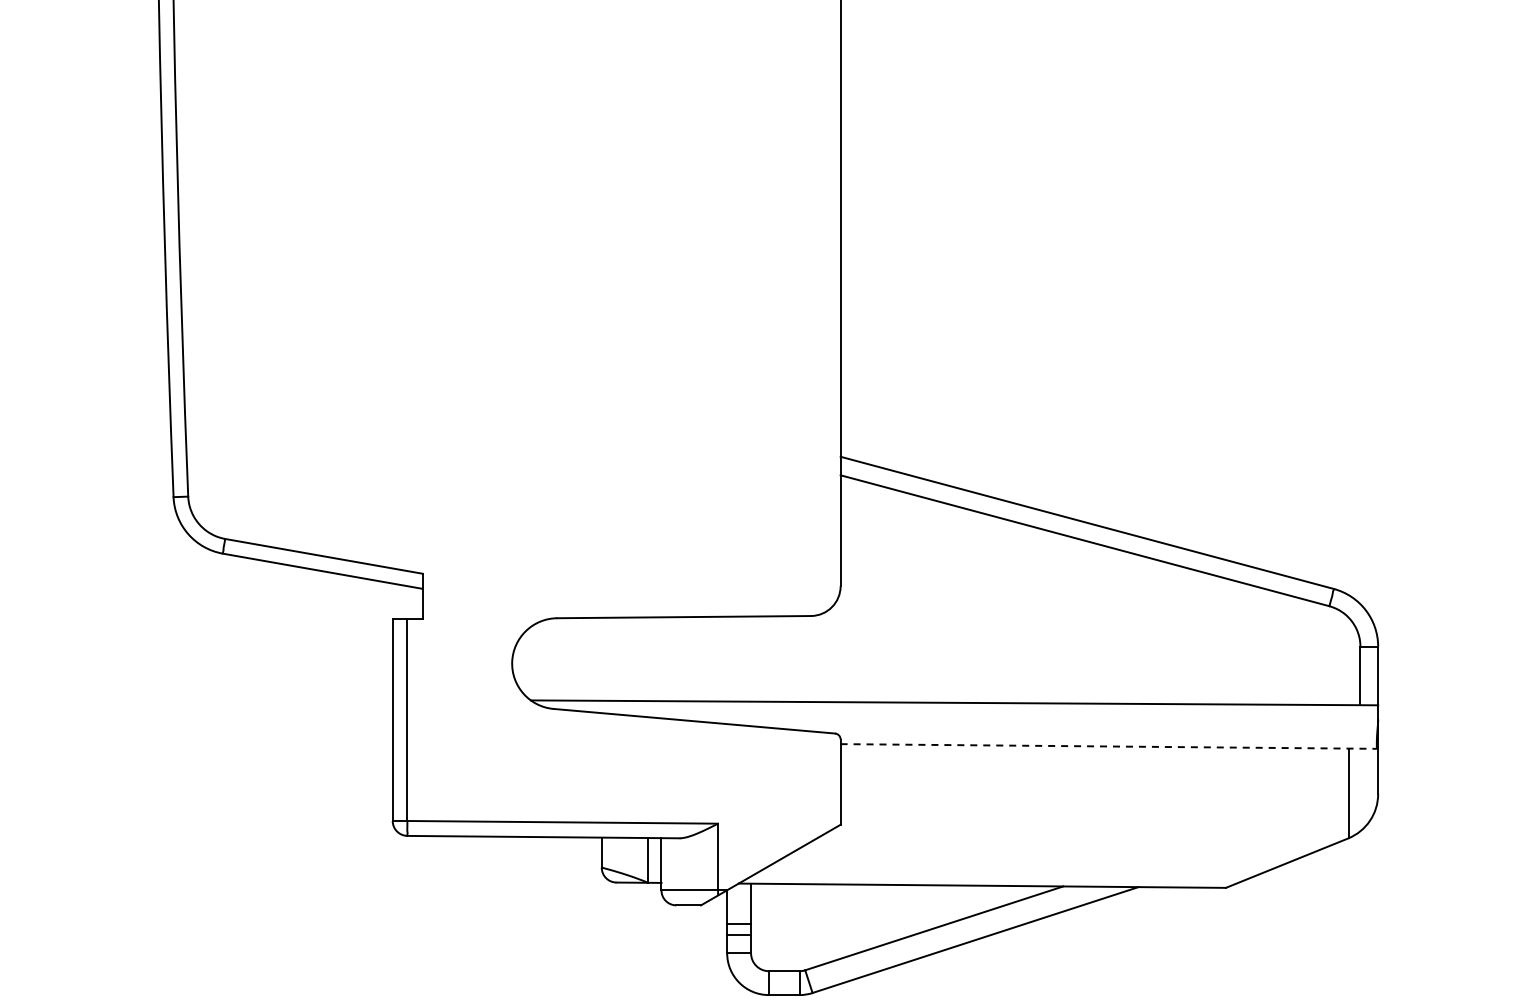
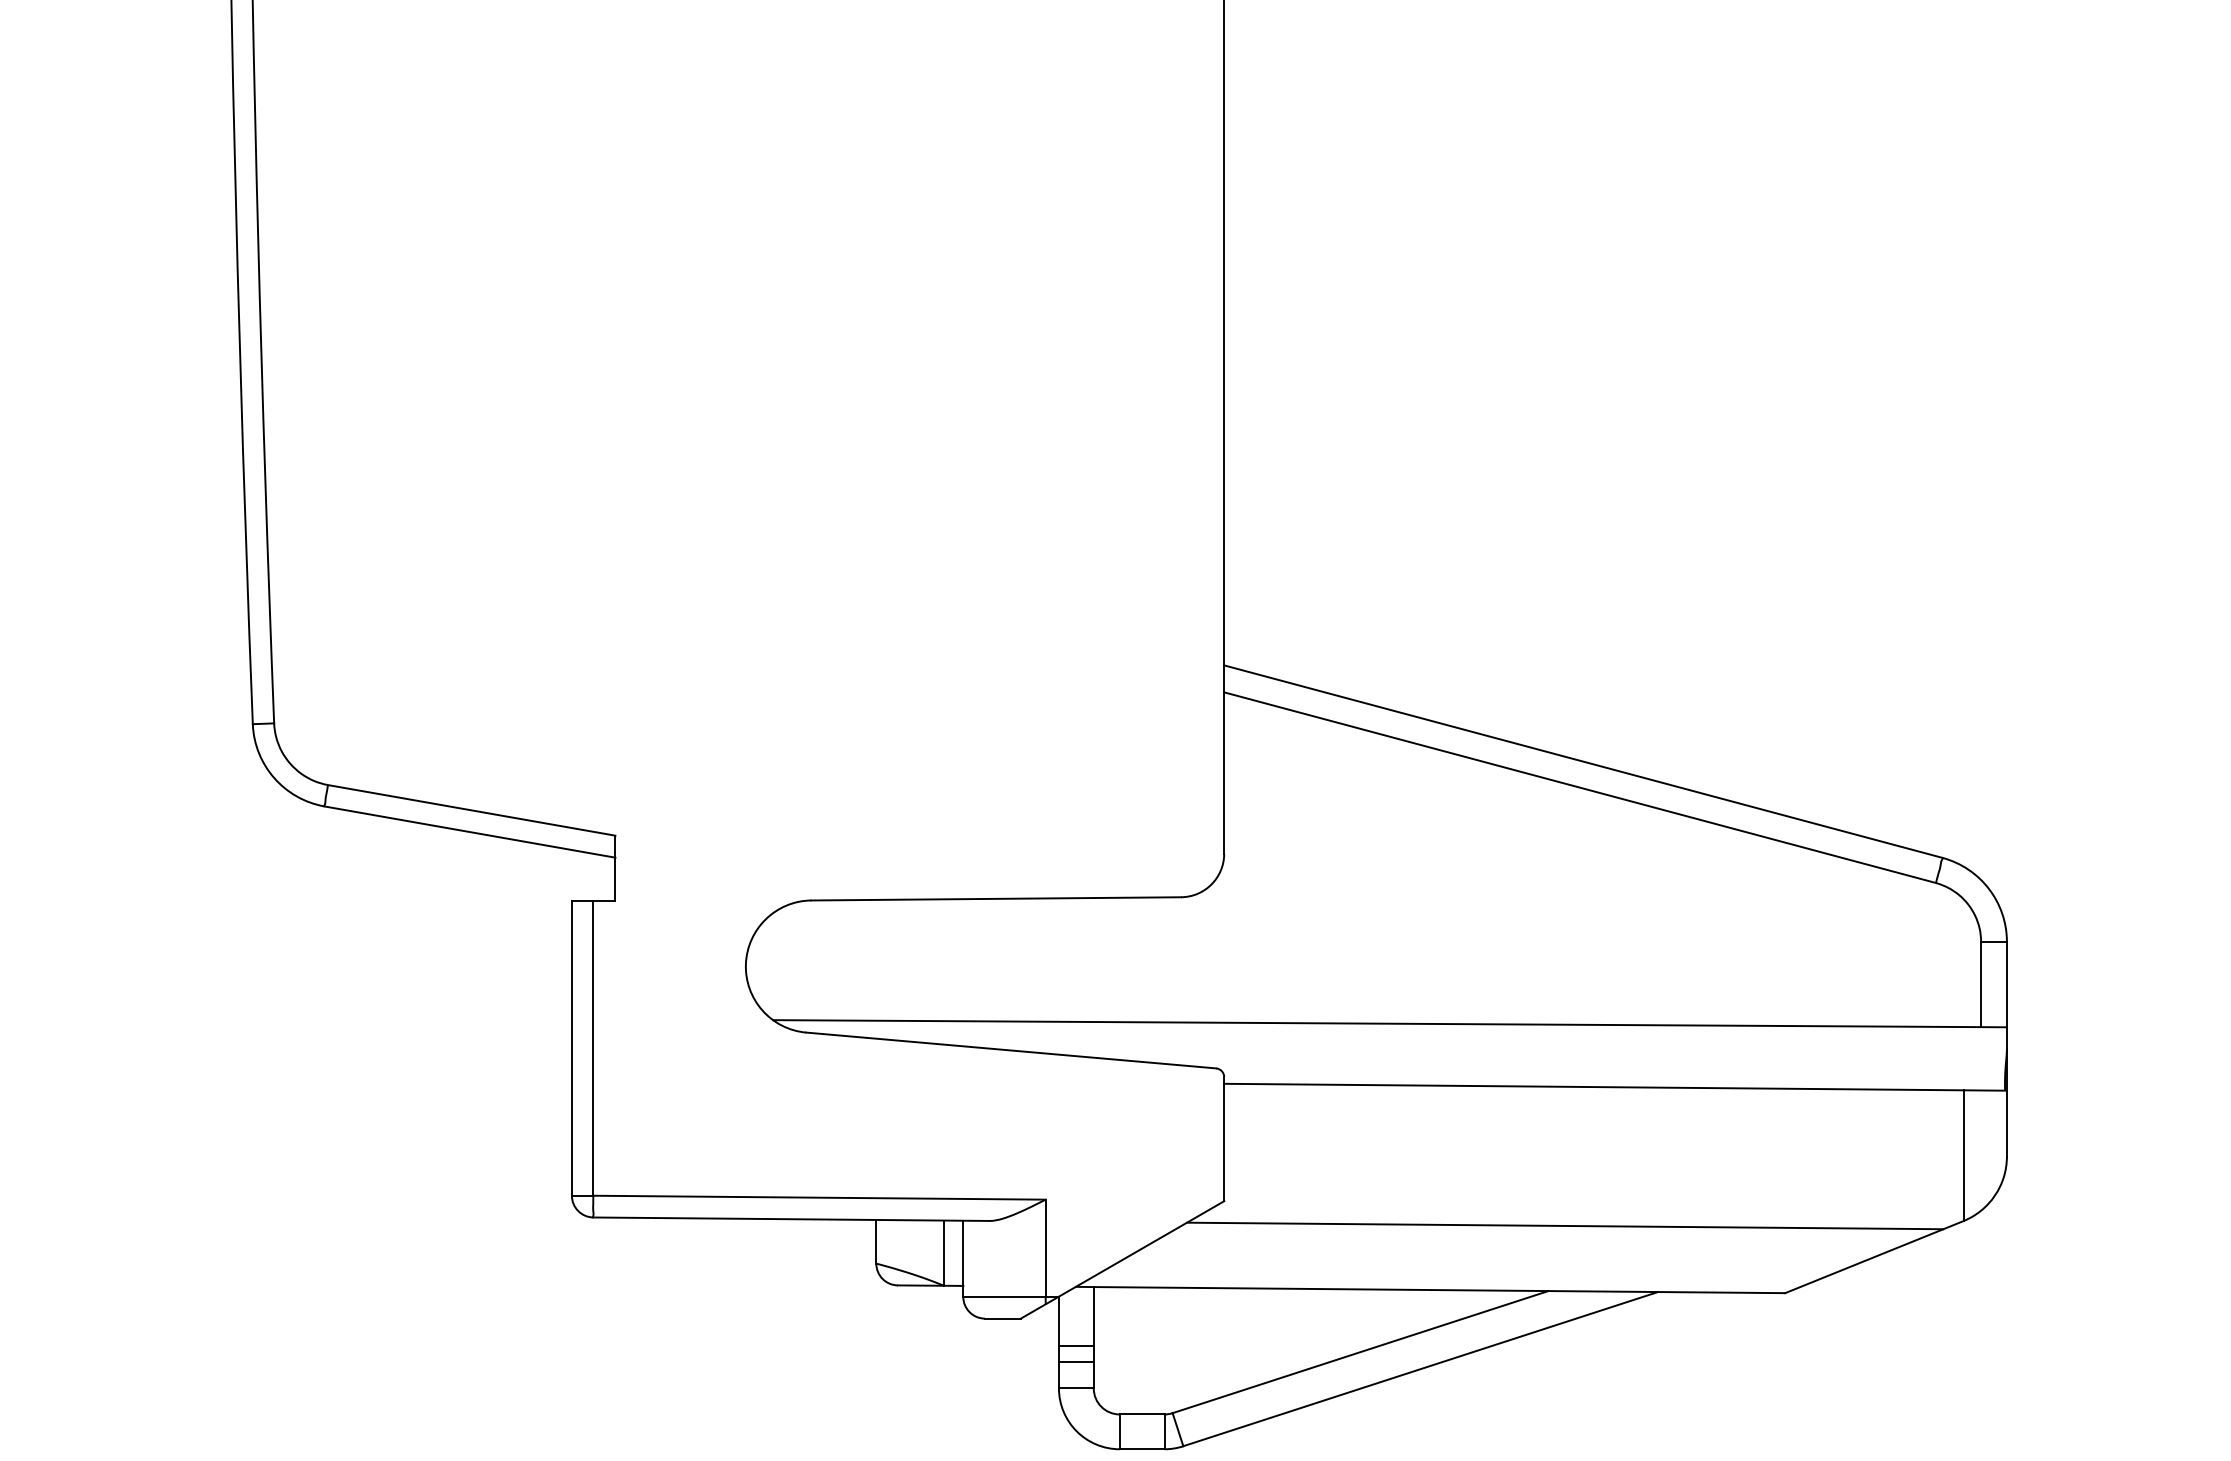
line: (1109, 746) -> (1615, 1087), dashed -> solid
line: (1074, 841) -> (1564, 1225), added

